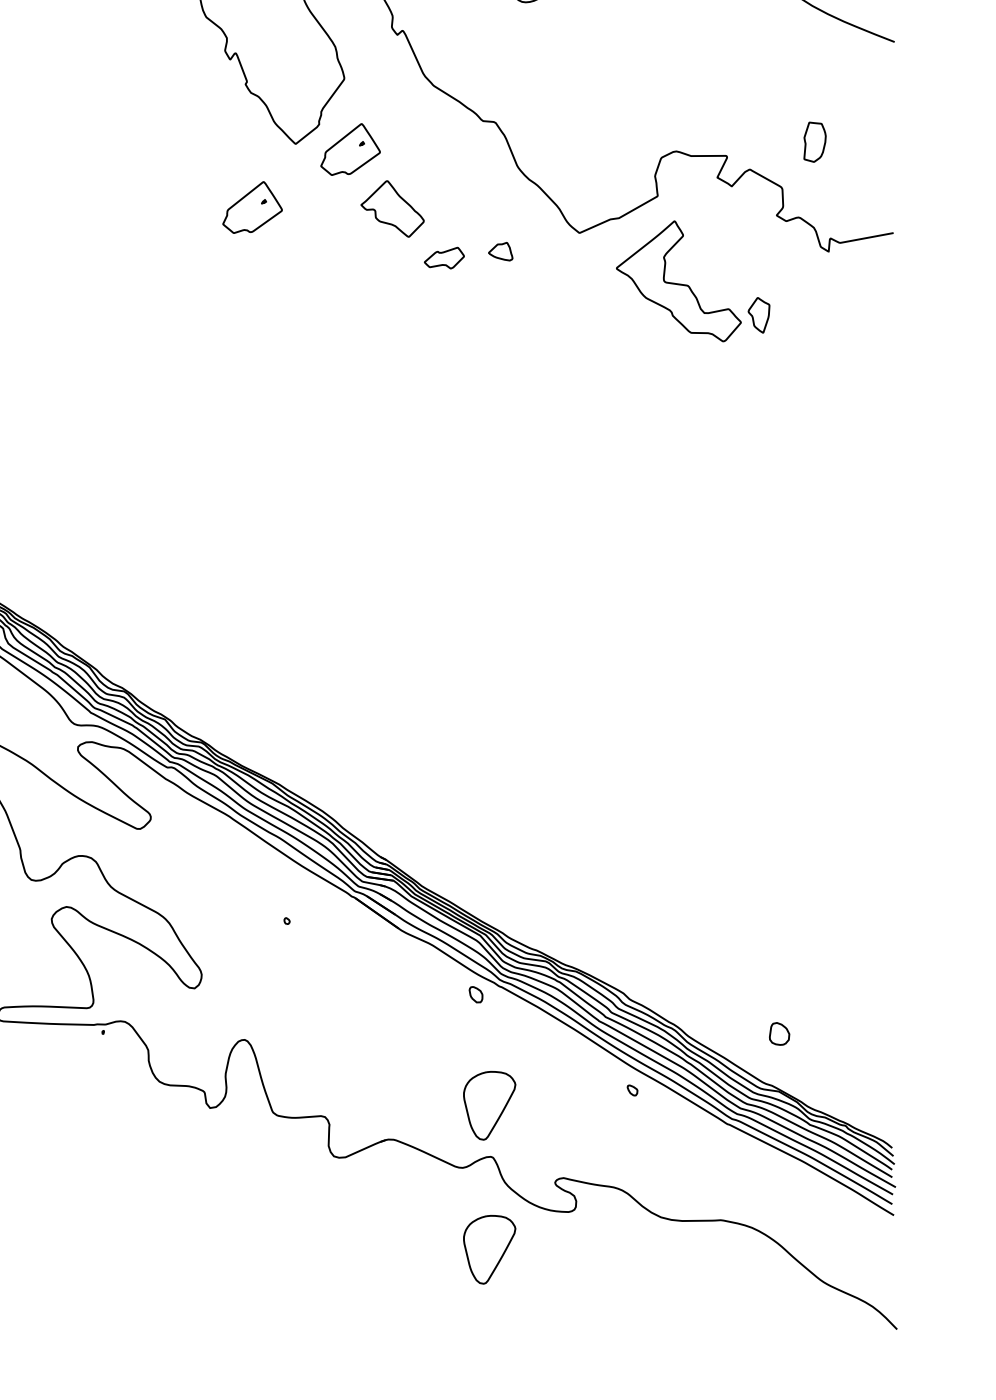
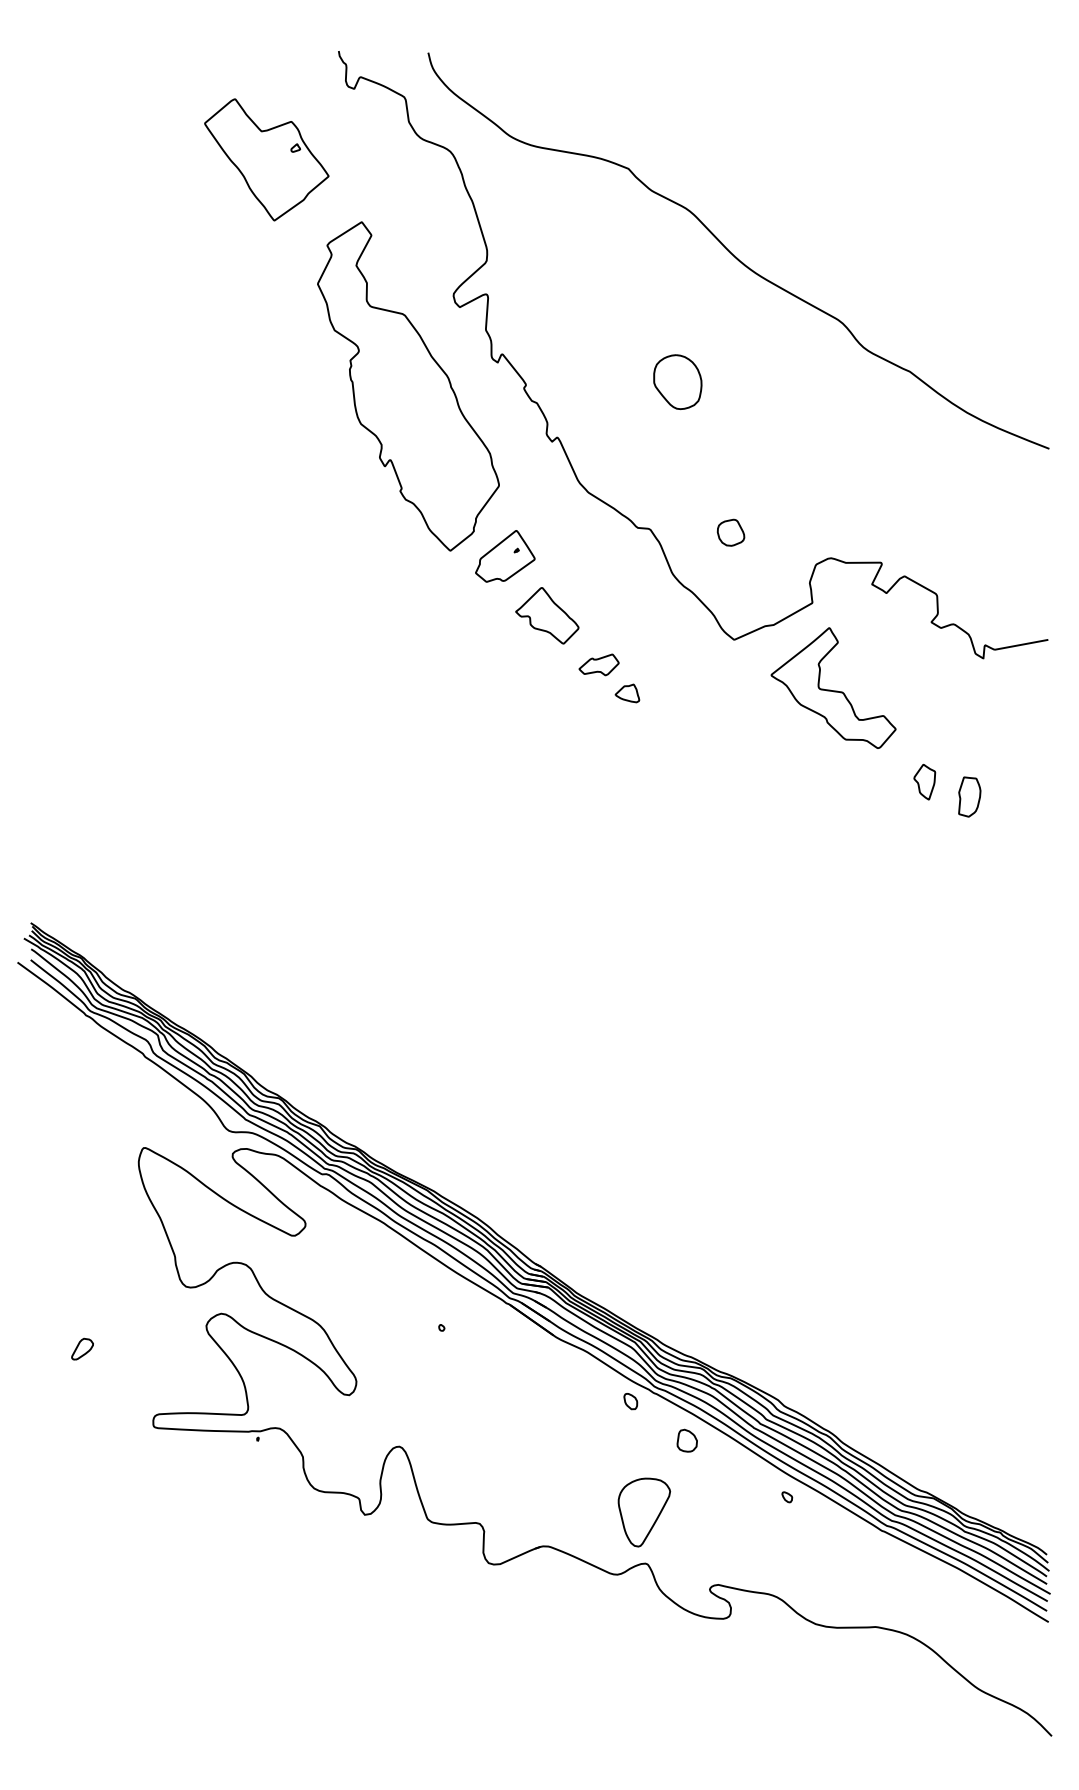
part: (575, 125) -> (730, 532), added
part: (814, 141) -> (969, 796), moved
part: (252, 207) -> (407, 614), removed
part: (500, 251) -> (627, 693), moved
part: (758, 315) -> (924, 782), moved
part: (778, 1033) -> (686, 1440), moved
part: (489, 1249) -> (644, 1656), removed

